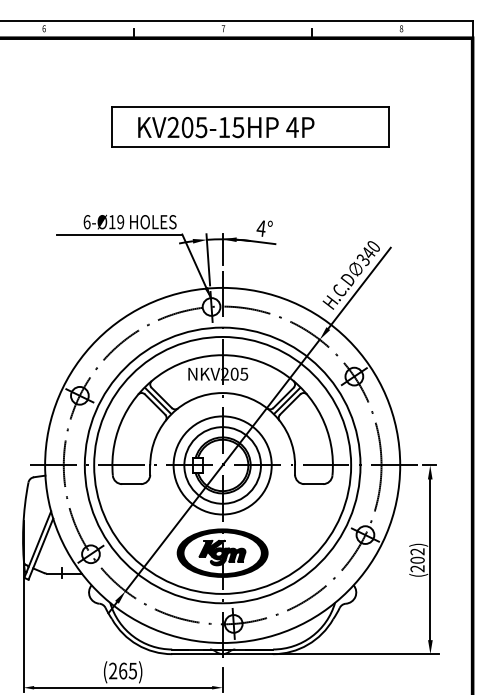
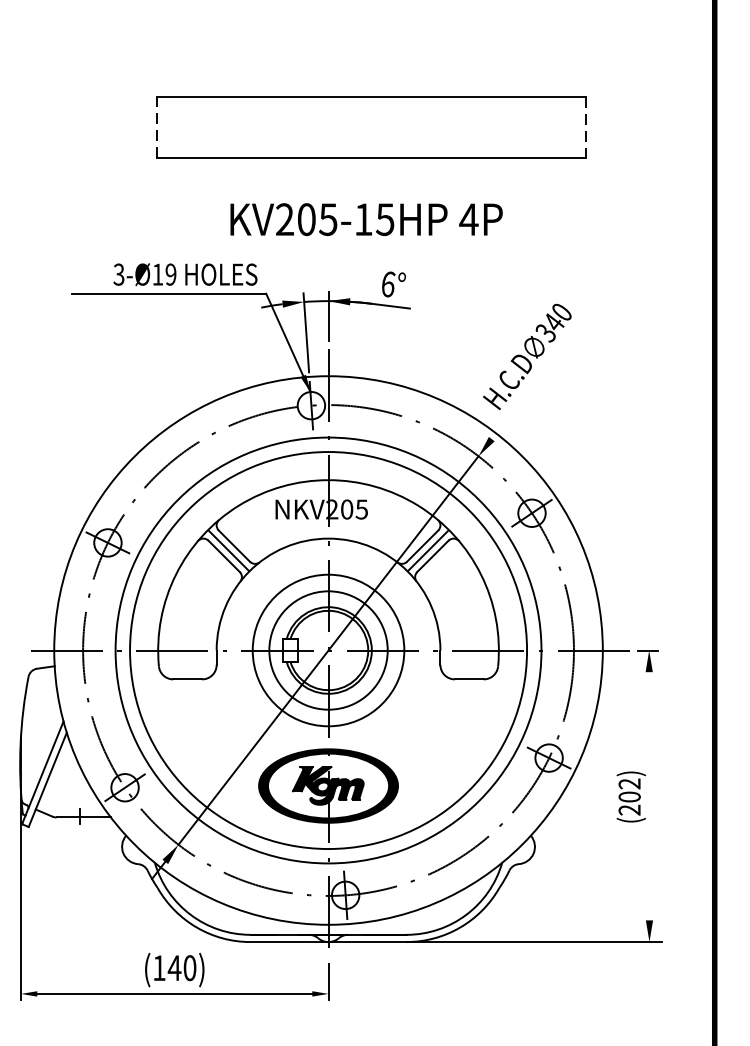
line: (111, 127) -> (156, 128), solid -> dashed
text: (226, 127) -> (366, 219), moved
line: (389, 127) -> (586, 128), solid -> dashed
text: (86, 222) -> (118, 275), 6-Ø19 -> 3-Ø19
text: (260, 228) -> (386, 284), 4° -> 6°
line: (359, 287) -> (539, 375), removed
line: (430, 560) -> (649, 797), removed
text: (123, 670) -> (175, 967), (265) -> (140)

